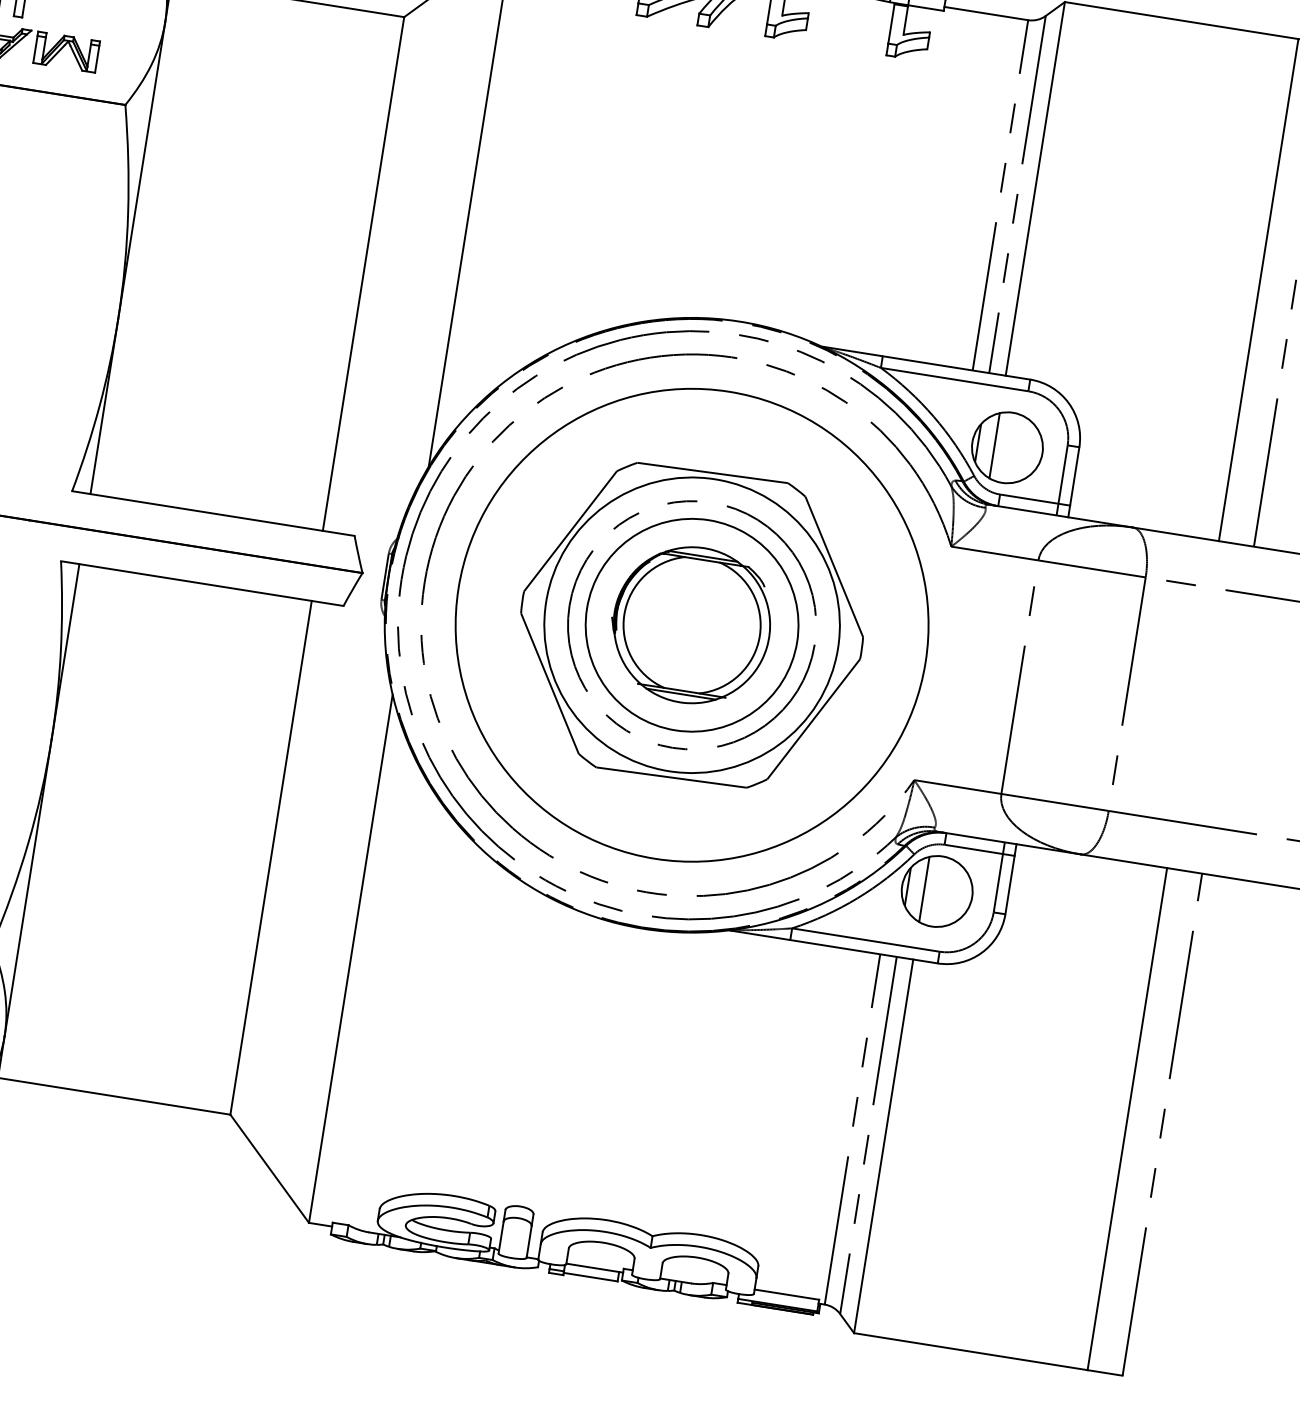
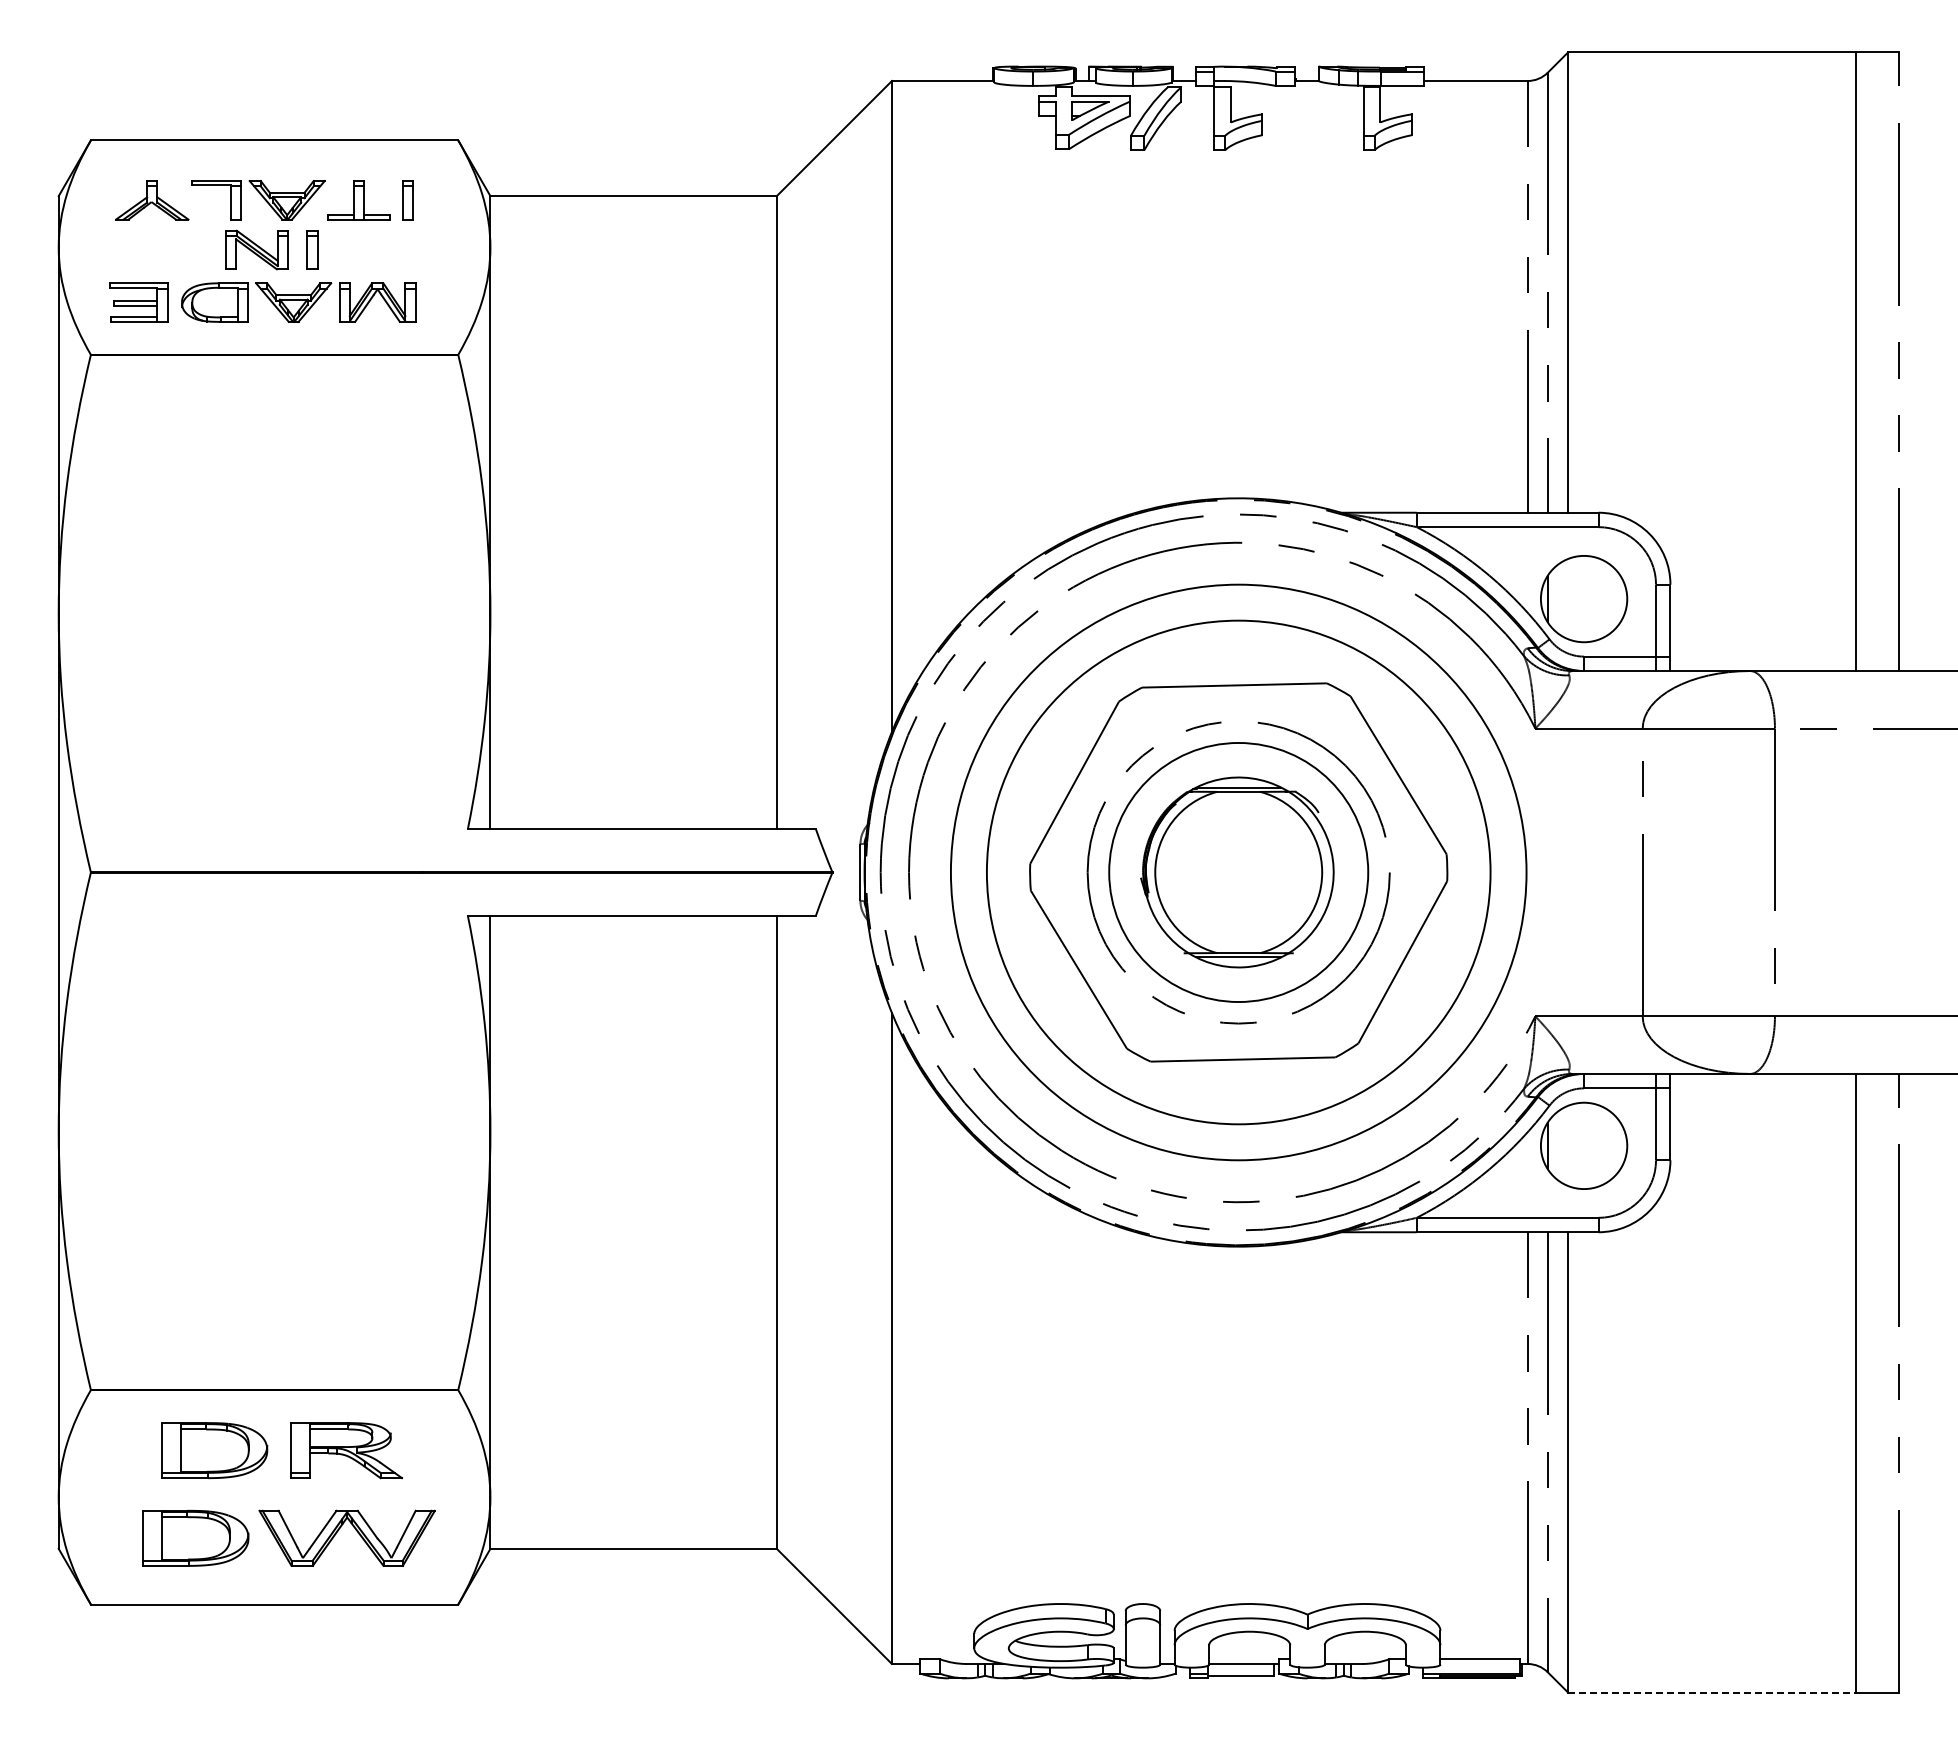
line: (994, 445) -> (1568, 598), removed
circle: (691, 625) -> (1238, 872), size x1.4
line: (924, 889) -> (1568, 1145), removed
line: (971, 1351) -> (1712, 1692), solid -> dashed

